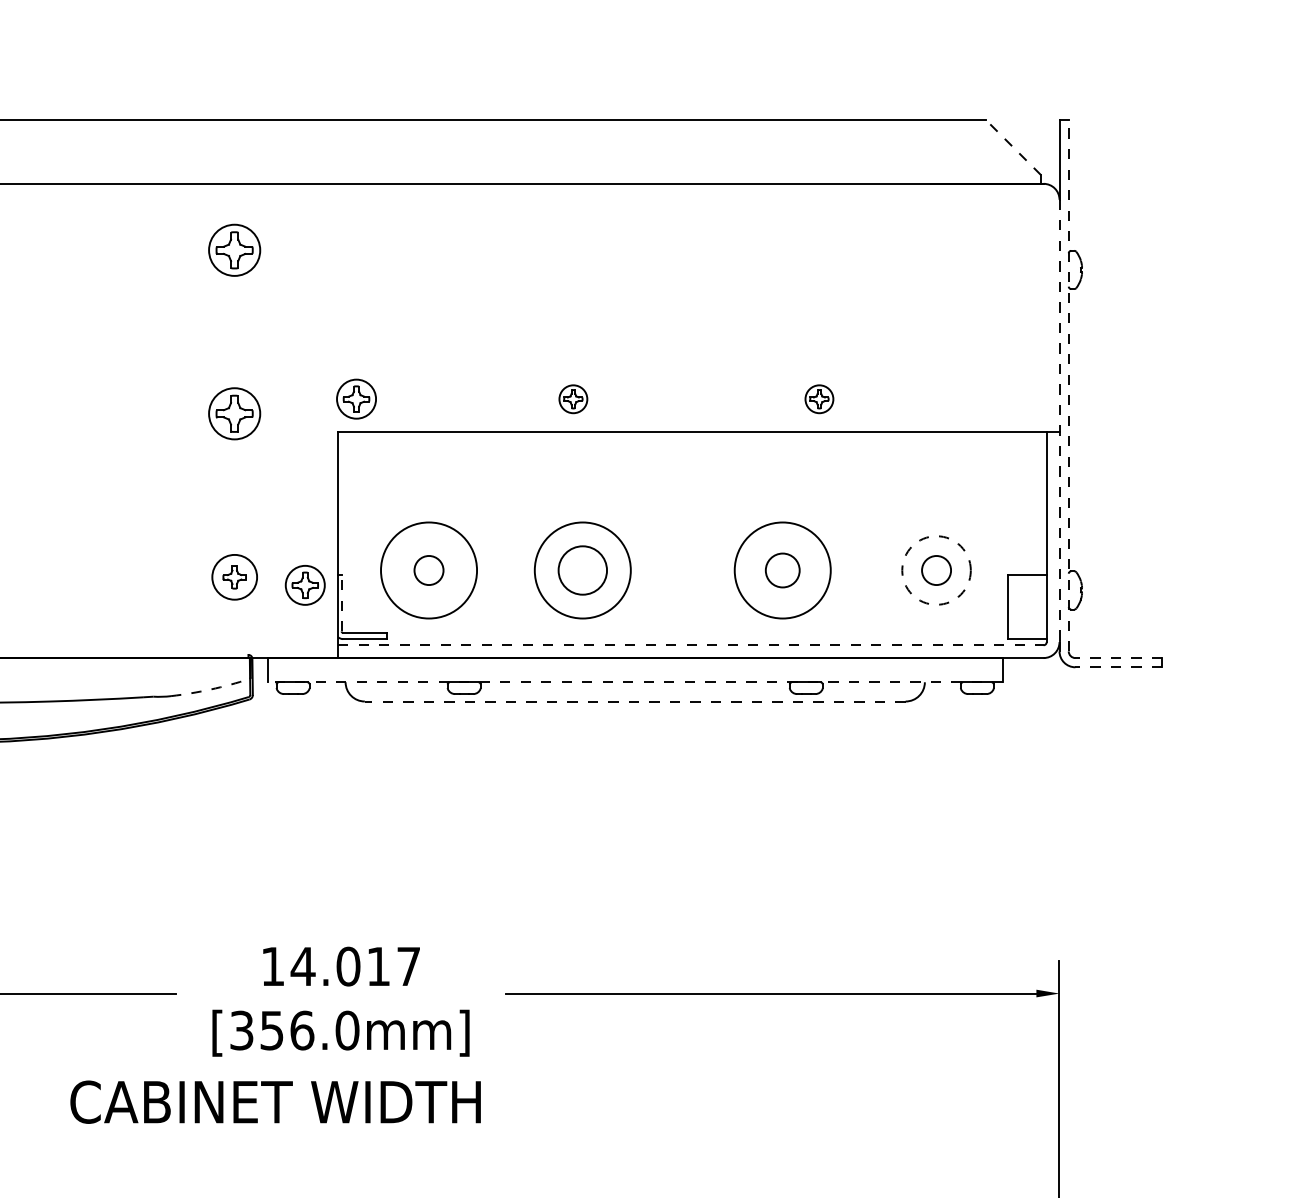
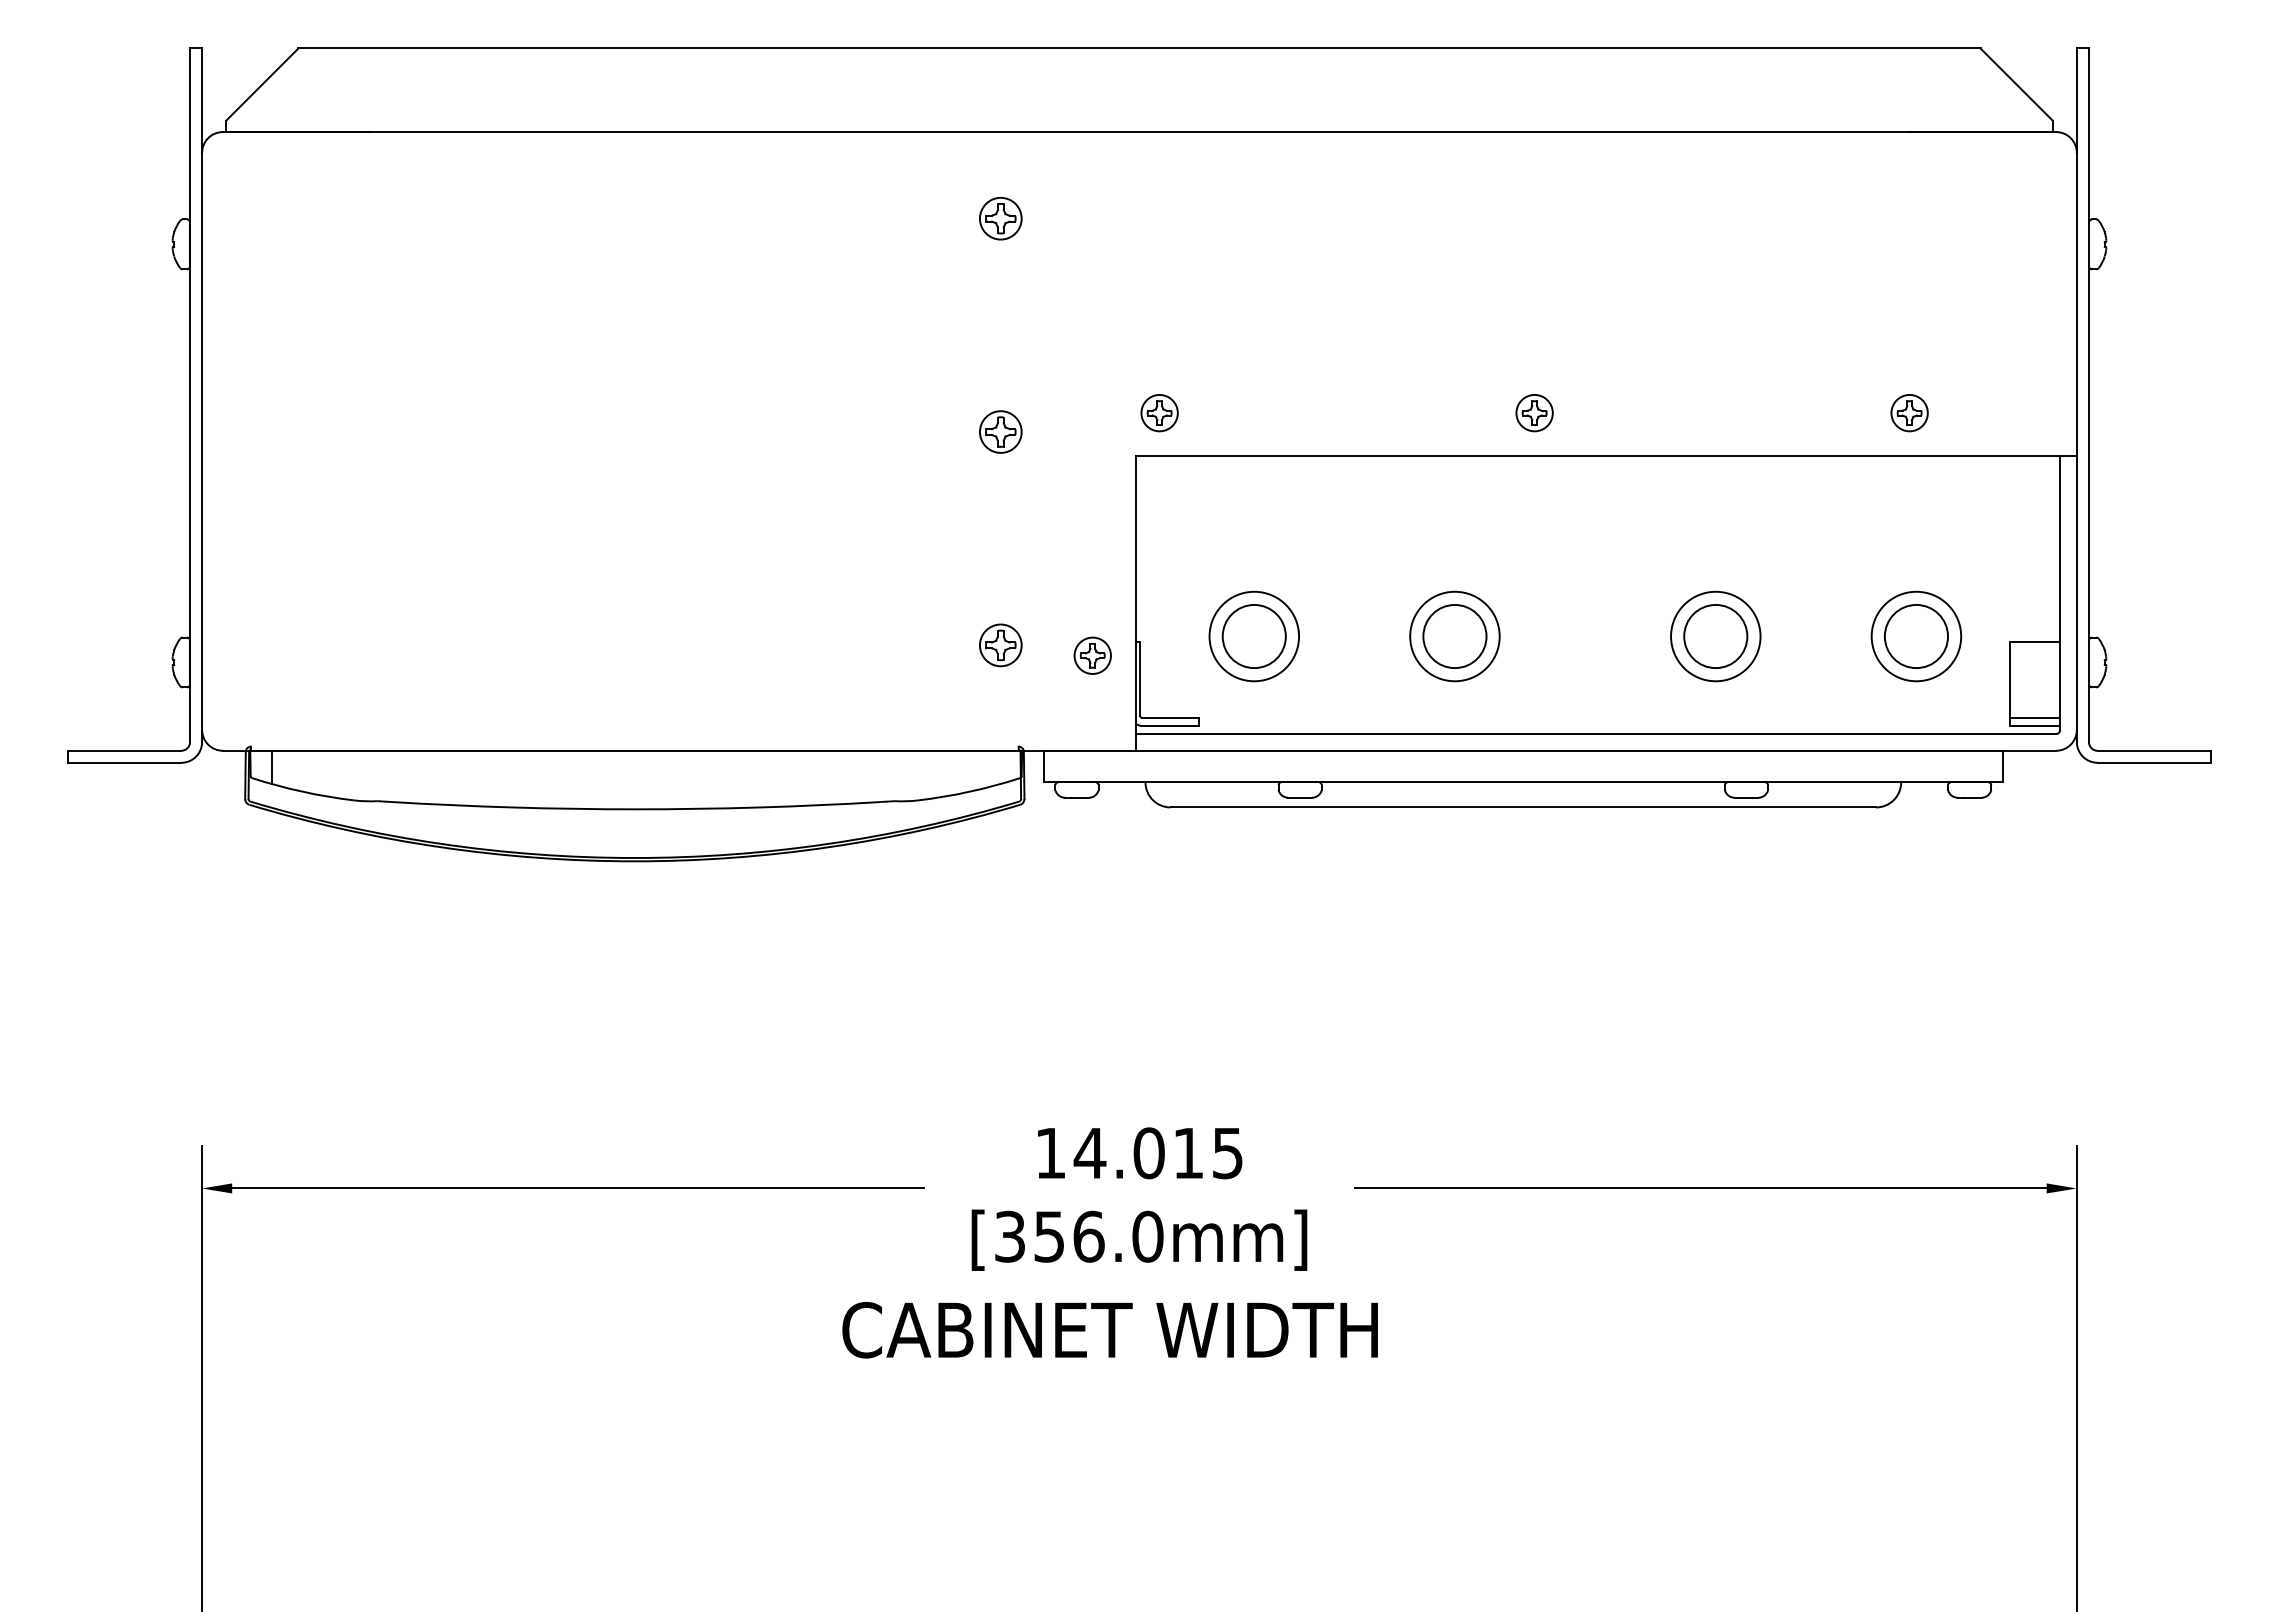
line: (1013, 147) -> (2016, 84), dashed -> solid
part: (234, 250) -> (1000, 218), size x0.62
line: (1068, 385) -> (2088, 395), dashed -> solid
part: (356, 399) -> (1159, 413), size x0.71
part: (573, 399) -> (1534, 413), moved
part: (819, 399) -> (1909, 413), moved
part: (234, 413) -> (1000, 431), size x0.62
line: (1059, 421) -> (2076, 441), dashed -> solid
circle: (428, 570) -> (1253, 636), size x1.67
circle: (429, 570) -> (1254, 636), size x0.71
circle: (582, 570) -> (1454, 636), size x0.71
circle: (782, 570) -> (1715, 636), size x0.71
circle: (782, 570) -> (1715, 636), size x1.43
circle: (936, 570) -> (1916, 636), dashed -> solid
circle: (936, 570) -> (1916, 636), size x1.67
circle: (234, 577) -> (1000, 645), size x0.71
part: (305, 585) -> (1092, 655), size x0.71
line: (341, 603) -> (1140, 679), dashed -> solid
line: (1027, 633) -> (2034, 718), added
line: (691, 645) -> (1596, 734), dashed -> solid
line: (1119, 657) -> (2154, 750), dashed -> solid
line: (1119, 667) -> (2154, 762), dashed -> solid
line: (634, 682) -> (1522, 782), dashed -> solid
arc: (210, 689) -> (969, 791), dashed -> solid
line: (635, 701) -> (1523, 807), dashed -> solid
text: (408, 966) -> (1227, 1153), 14.017 -> 14.015
text: (275, 1102) -> (1109, 1330), moved

